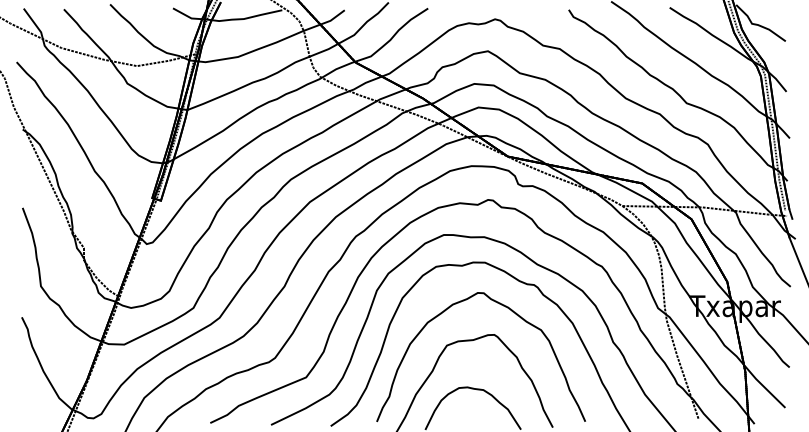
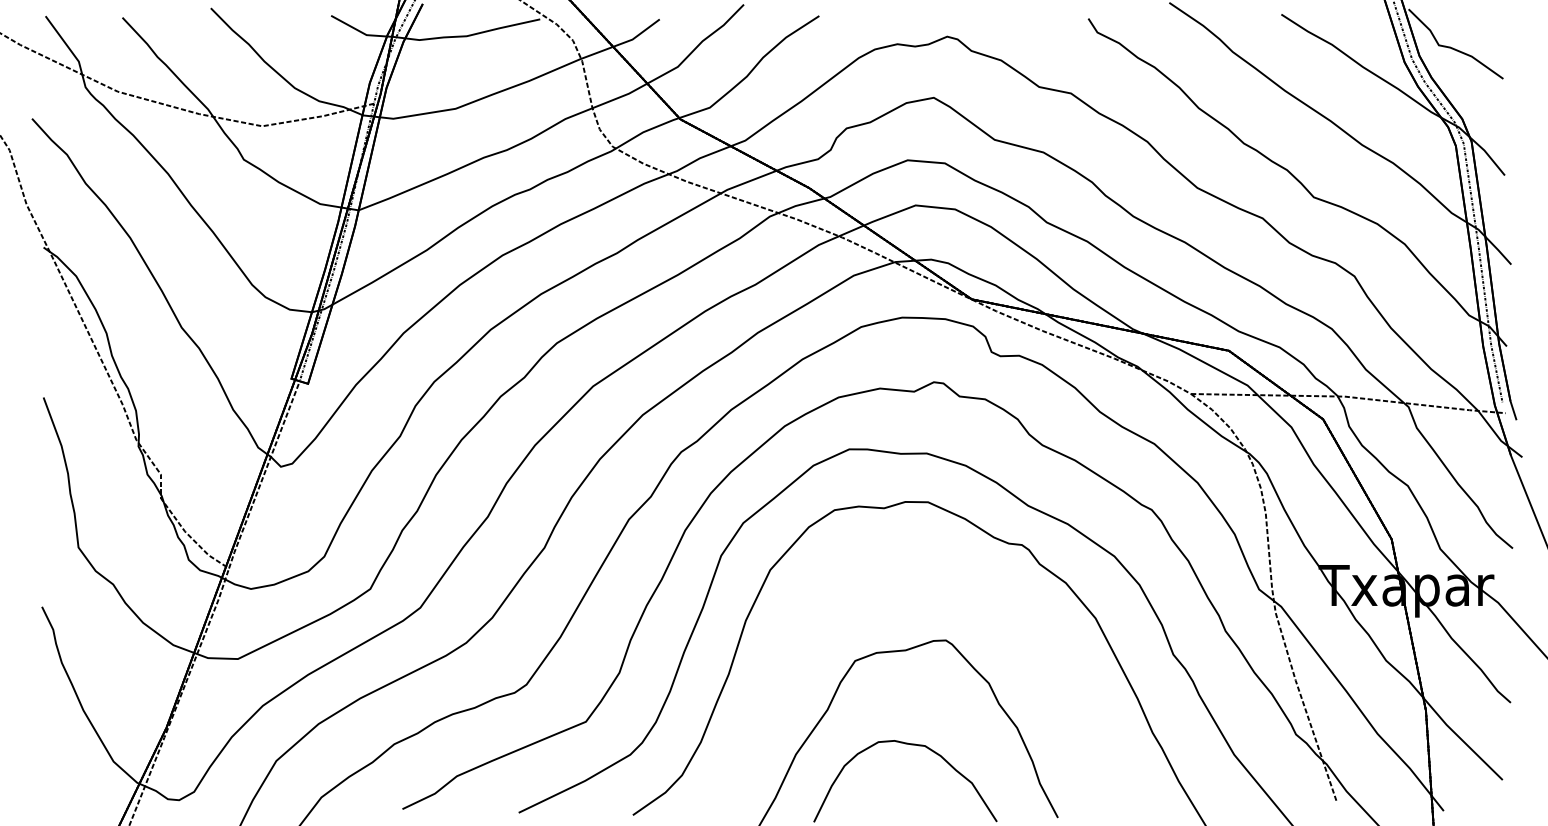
part: (512, 312) -> (980, 597), removed

